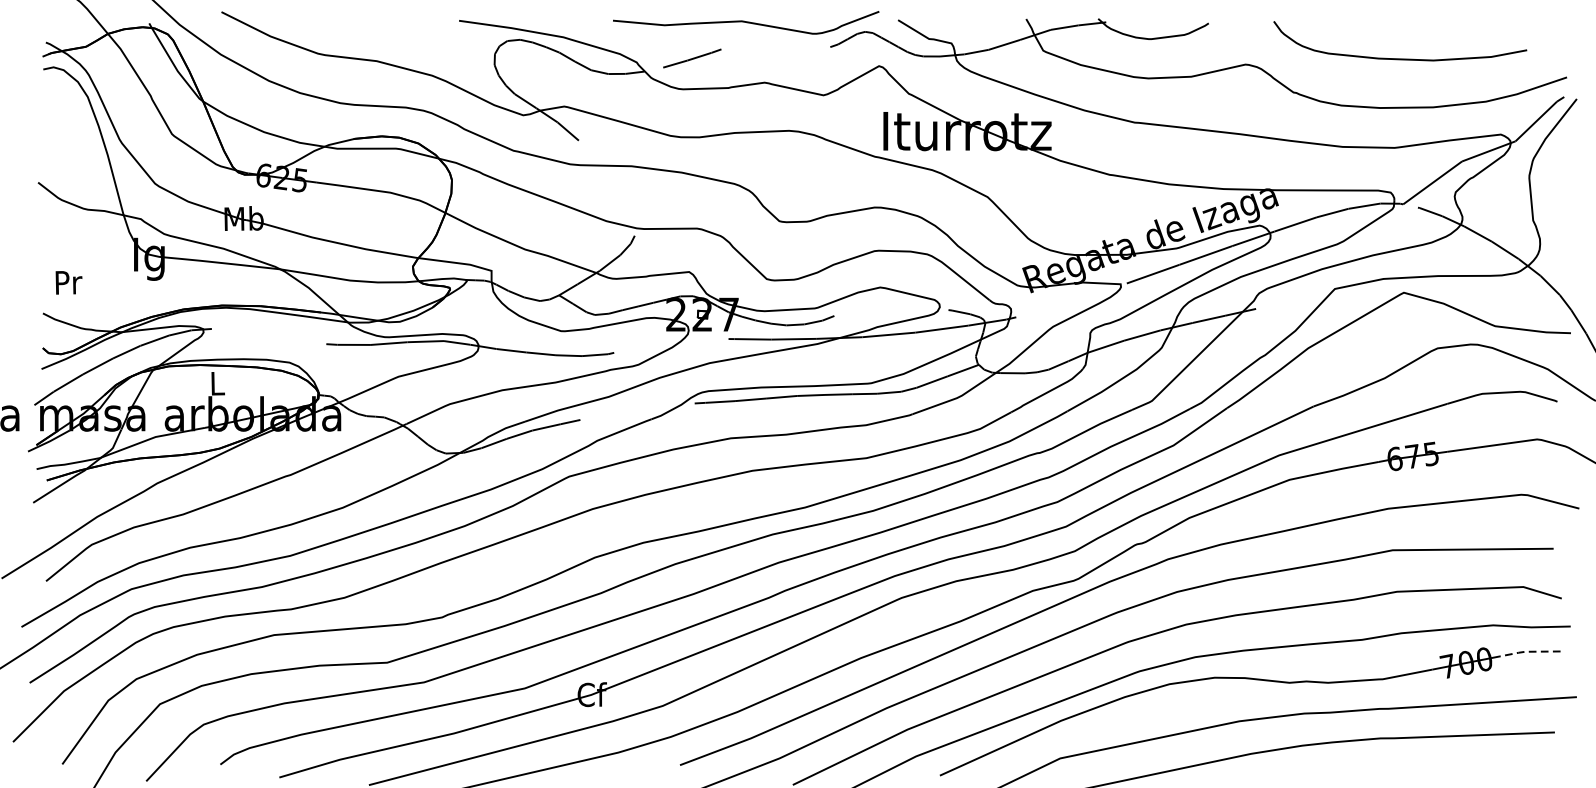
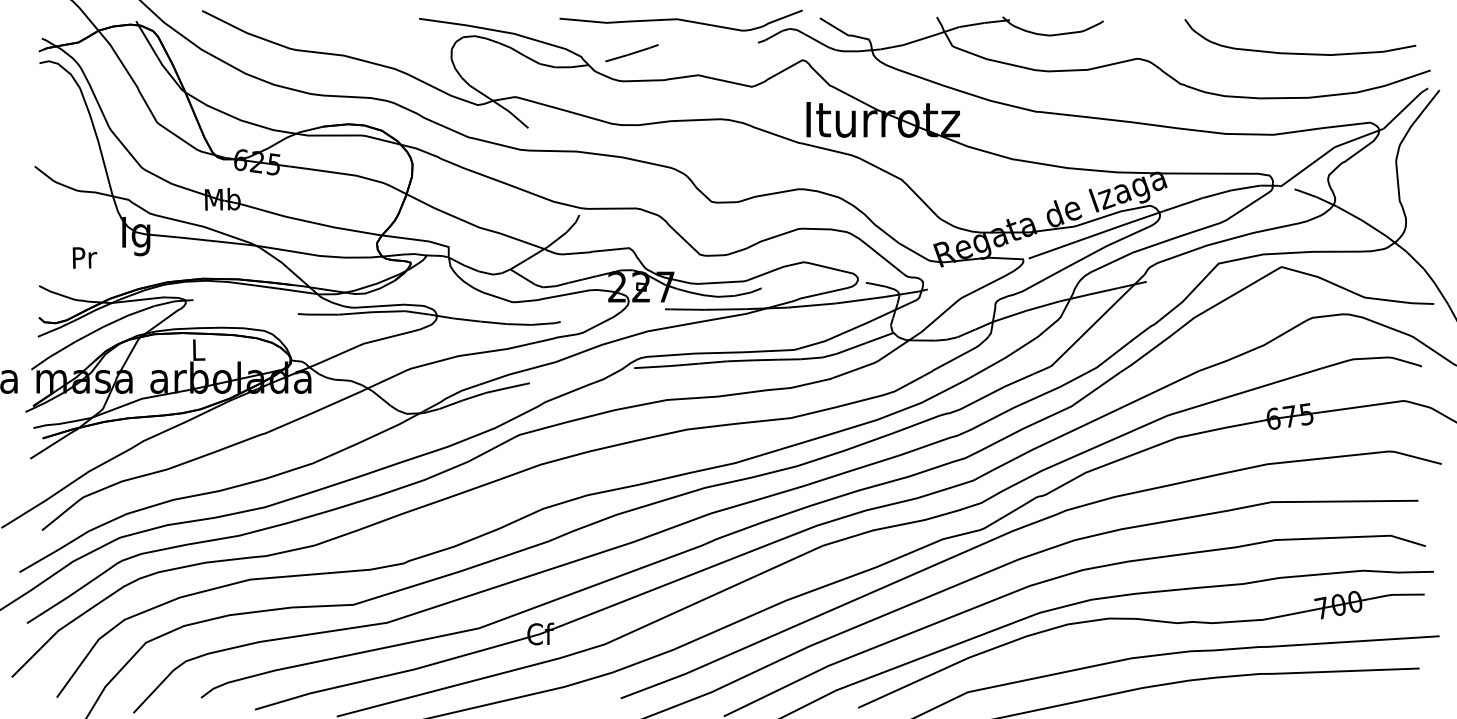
curve: (1396, 57) -> (1296, 52), moved
text: (68, 282) -> (84, 257), moved
line: (1528, 651) -> (1395, 594), dashed -> solid

